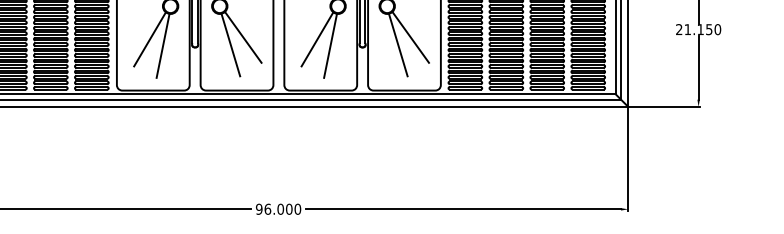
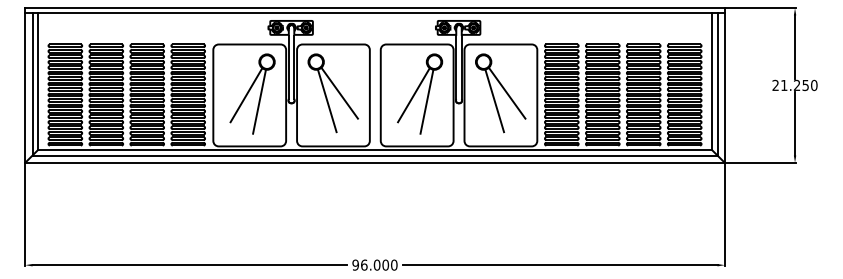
text: (700, 28) -> (796, 84), 21.150 -> 21.250

